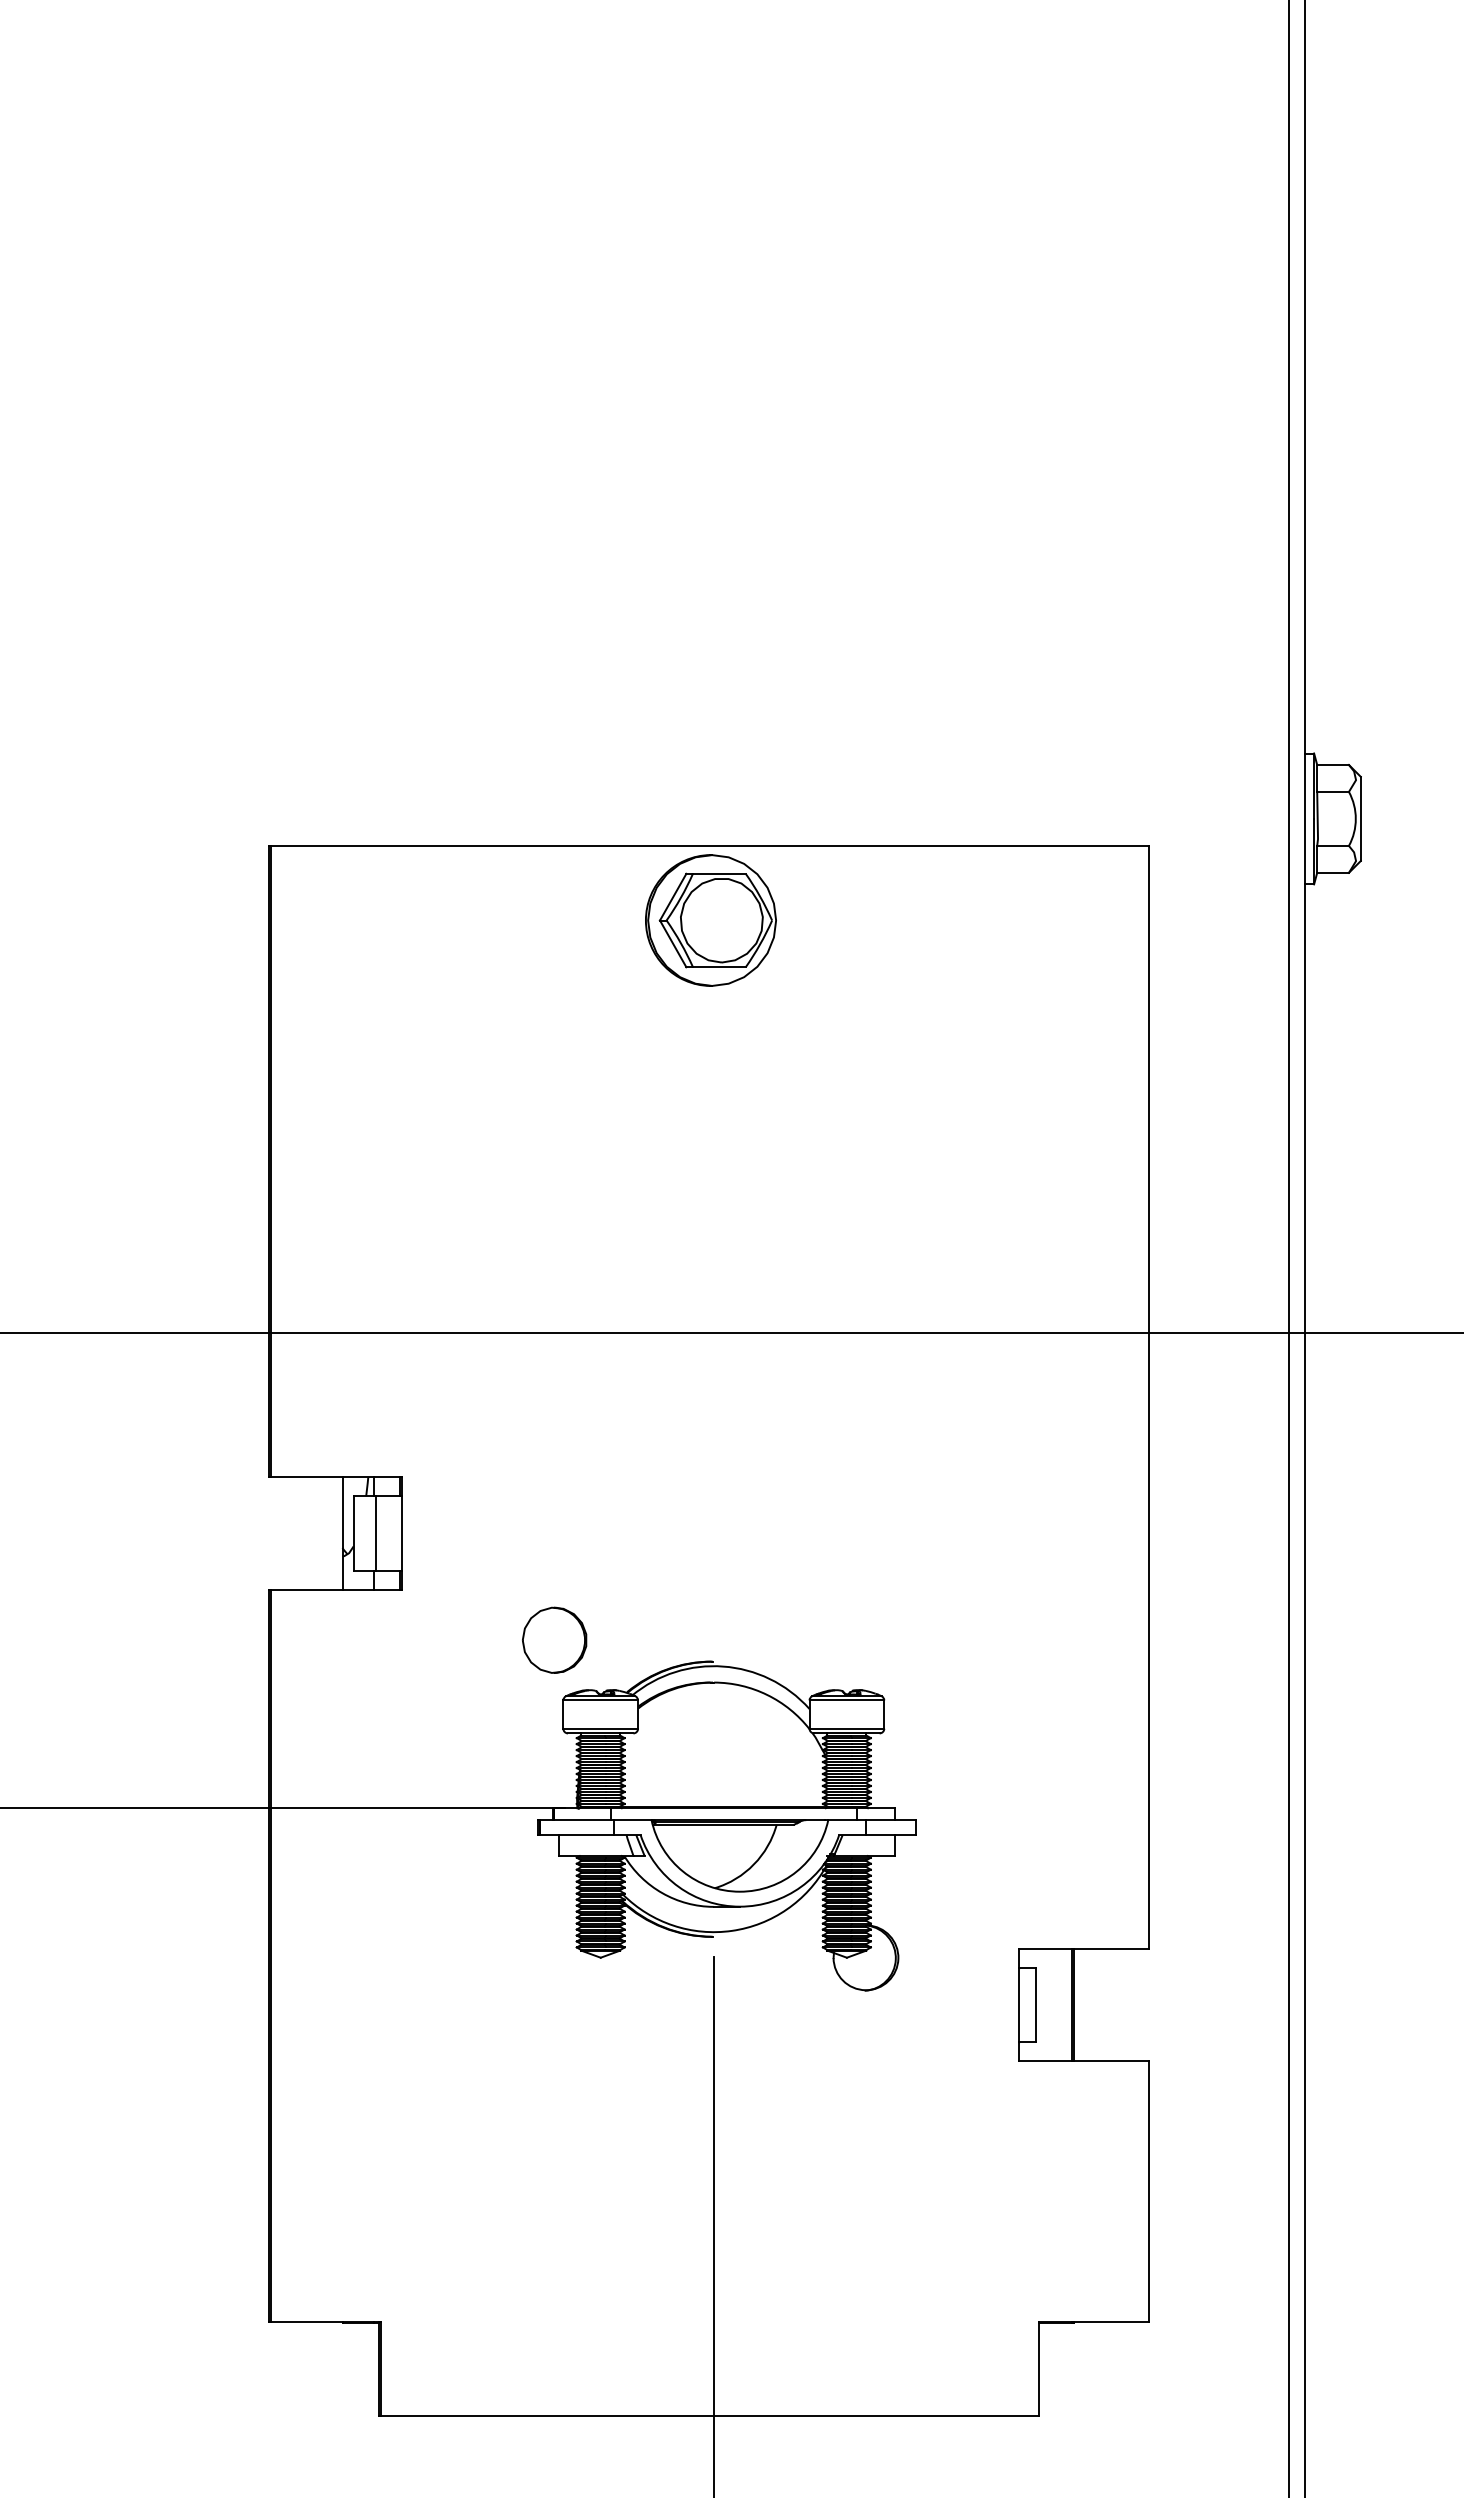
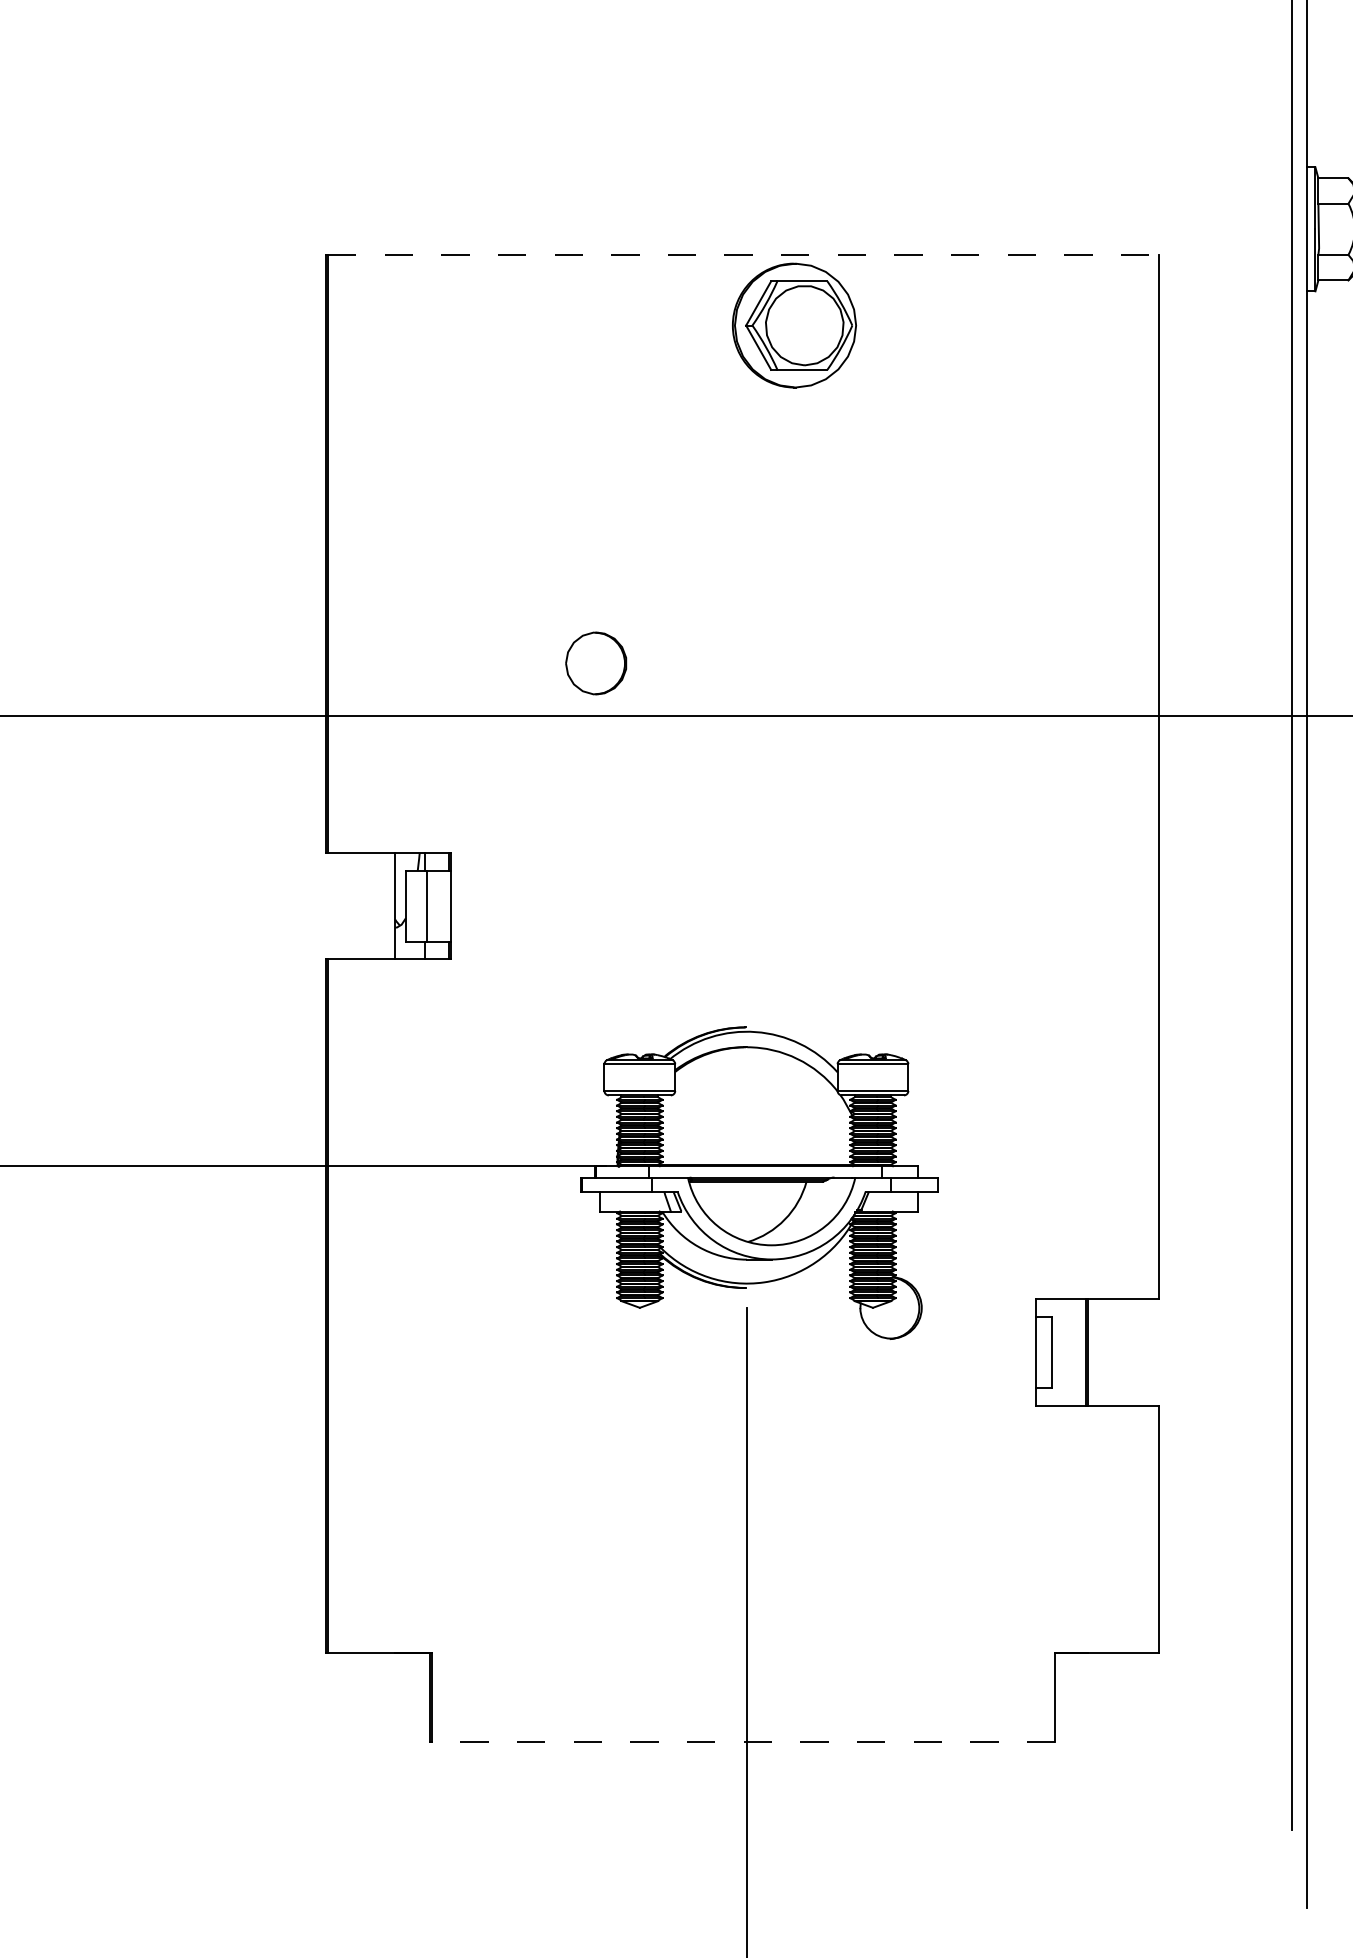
line: (710, 845) -> (743, 254), solid -> dashed
part: (710, 920) -> (794, 325), moved
part: (554, 1639) -> (596, 662), moved
line: (709, 2415) -> (742, 1741), solid -> dashed

